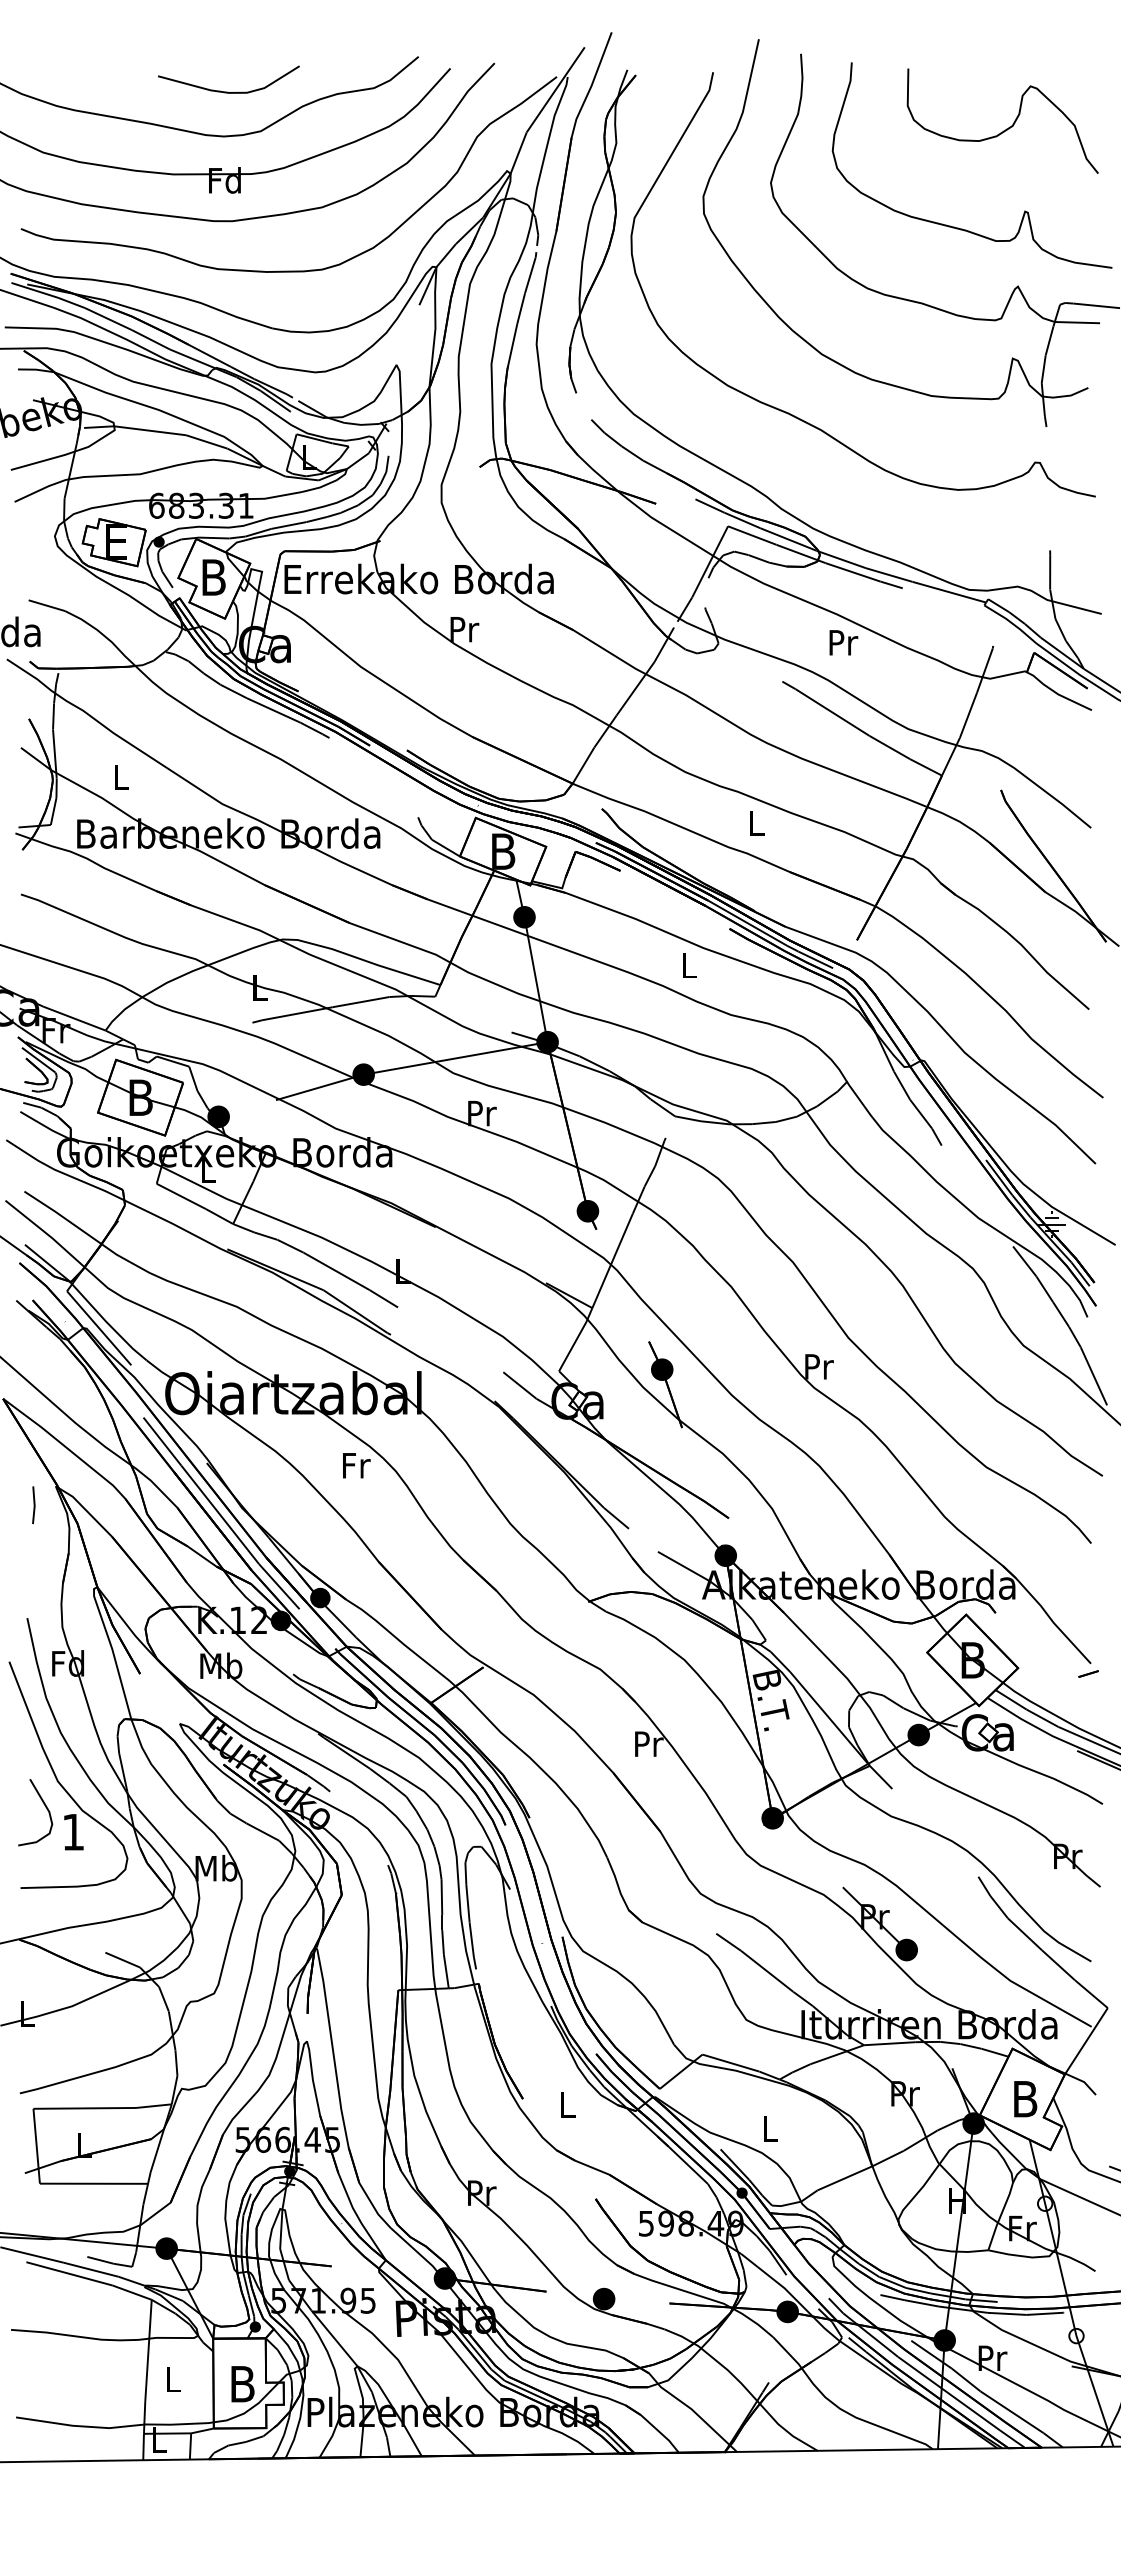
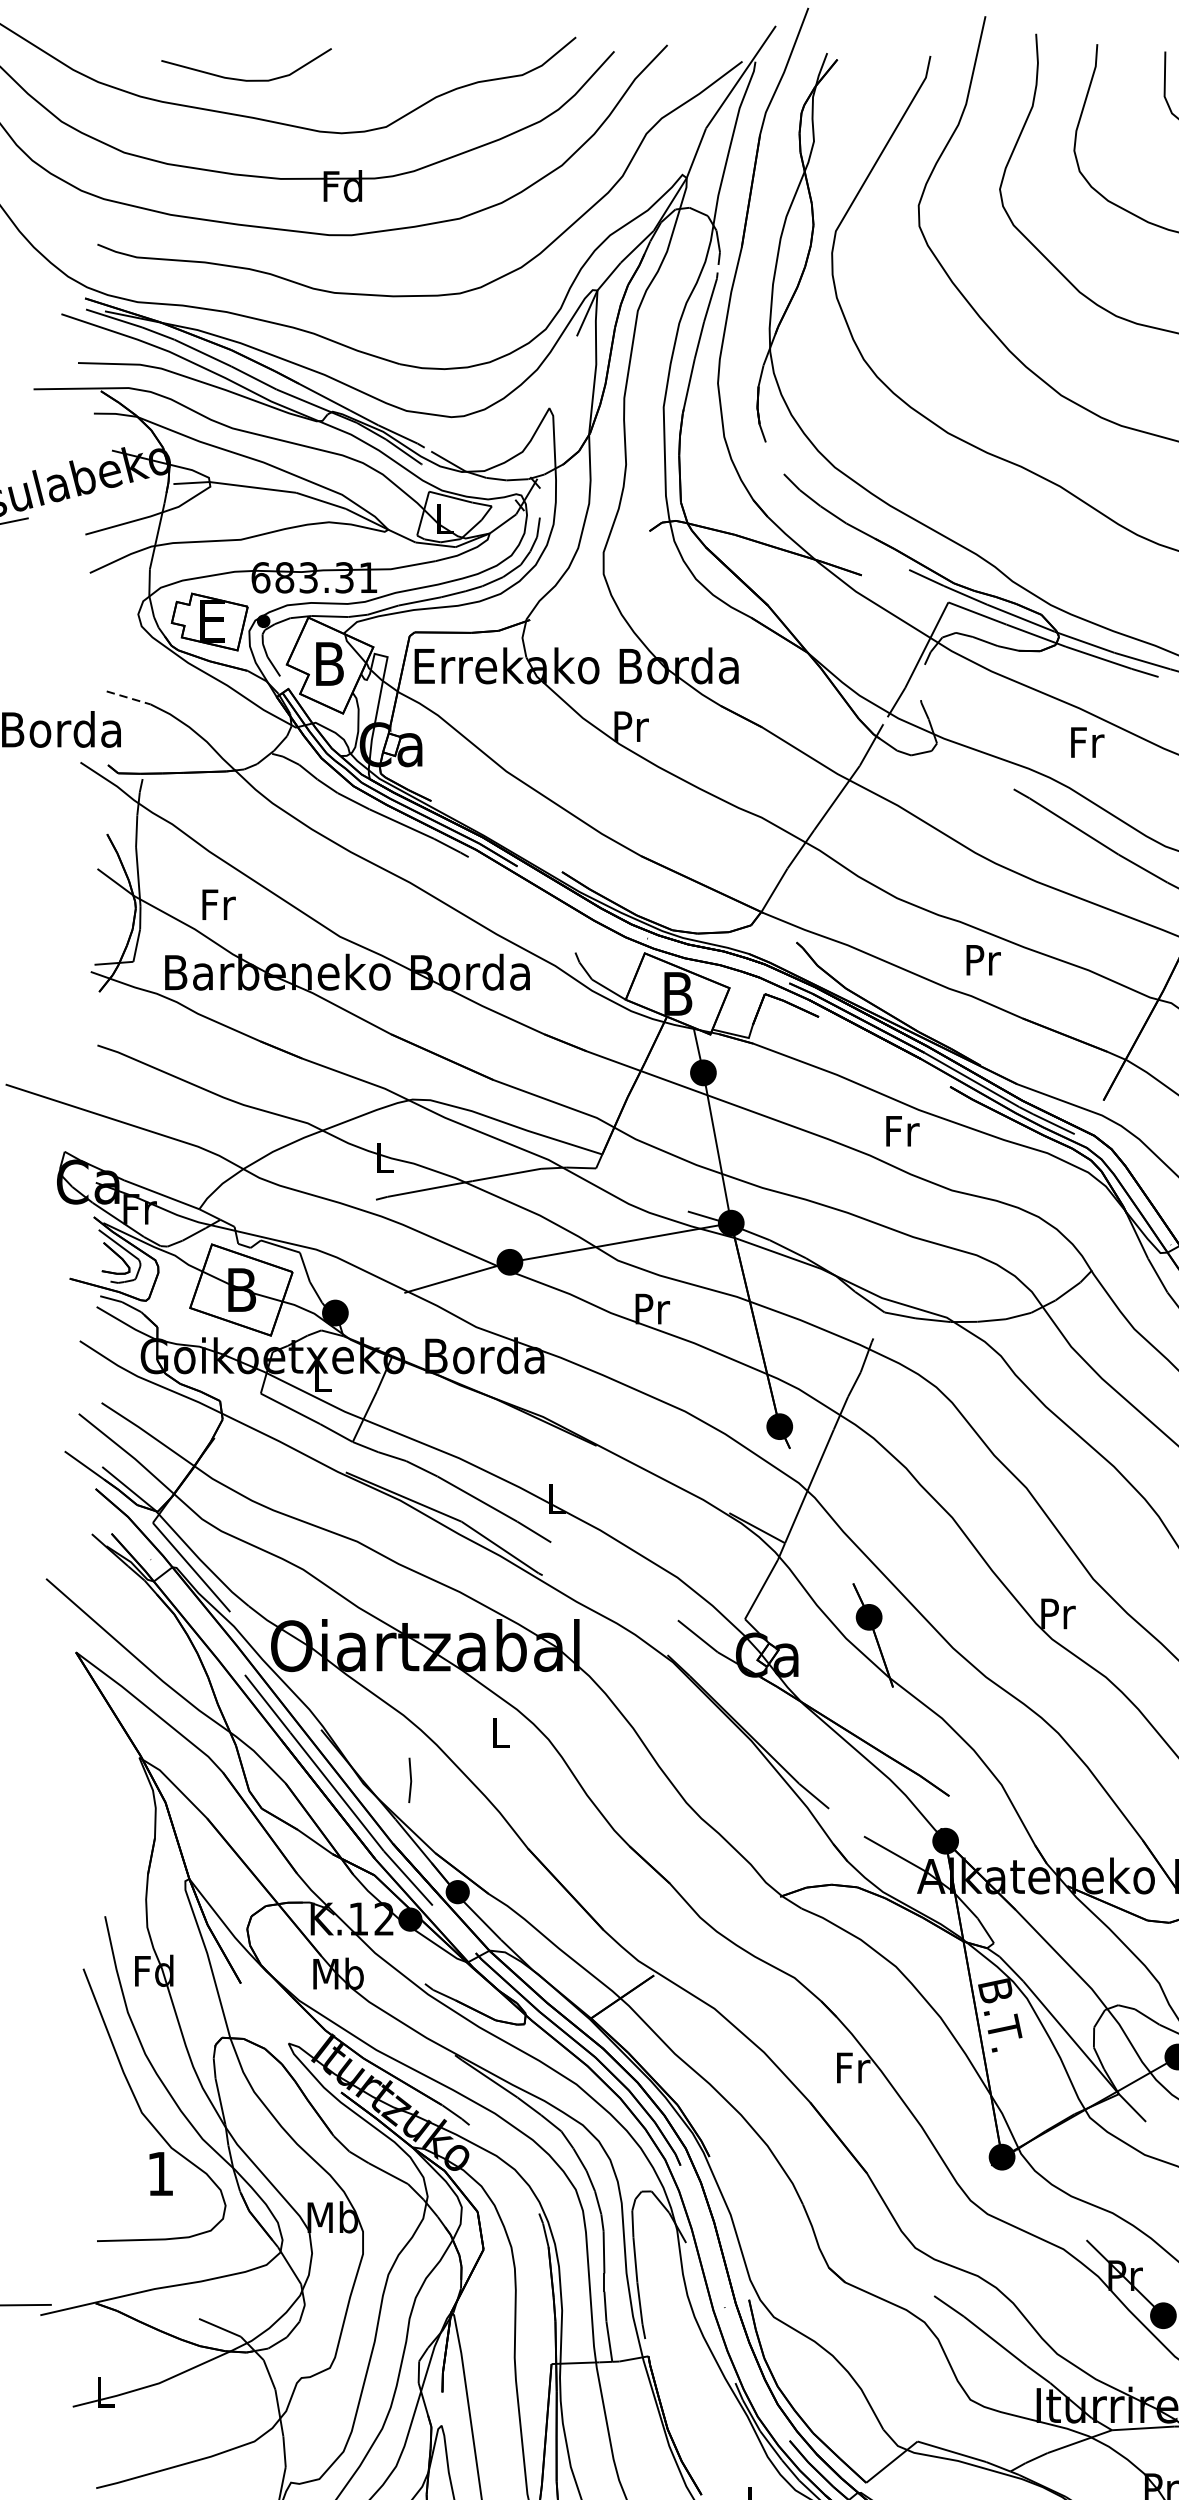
curve: (227, 91) -> (244, 79), moved
line: (47, 605) -> (129, 697), solid -> dashed
text: (843, 642) -> (1087, 742), Pr -> Fr
text: (121, 777) -> (218, 904), L -> Fr
text: (757, 823) -> (983, 960), L -> Pr
text: (690, 965) -> (903, 1130), L -> Fr
text: (356, 1465) -> (501, 1732), Fr -> L
line: (33, 1504) -> (409, 1779), moved
text: (649, 1743) -> (853, 2067), Pr -> Fr
curve: (45, 1807) -> (126, 2144), removed

